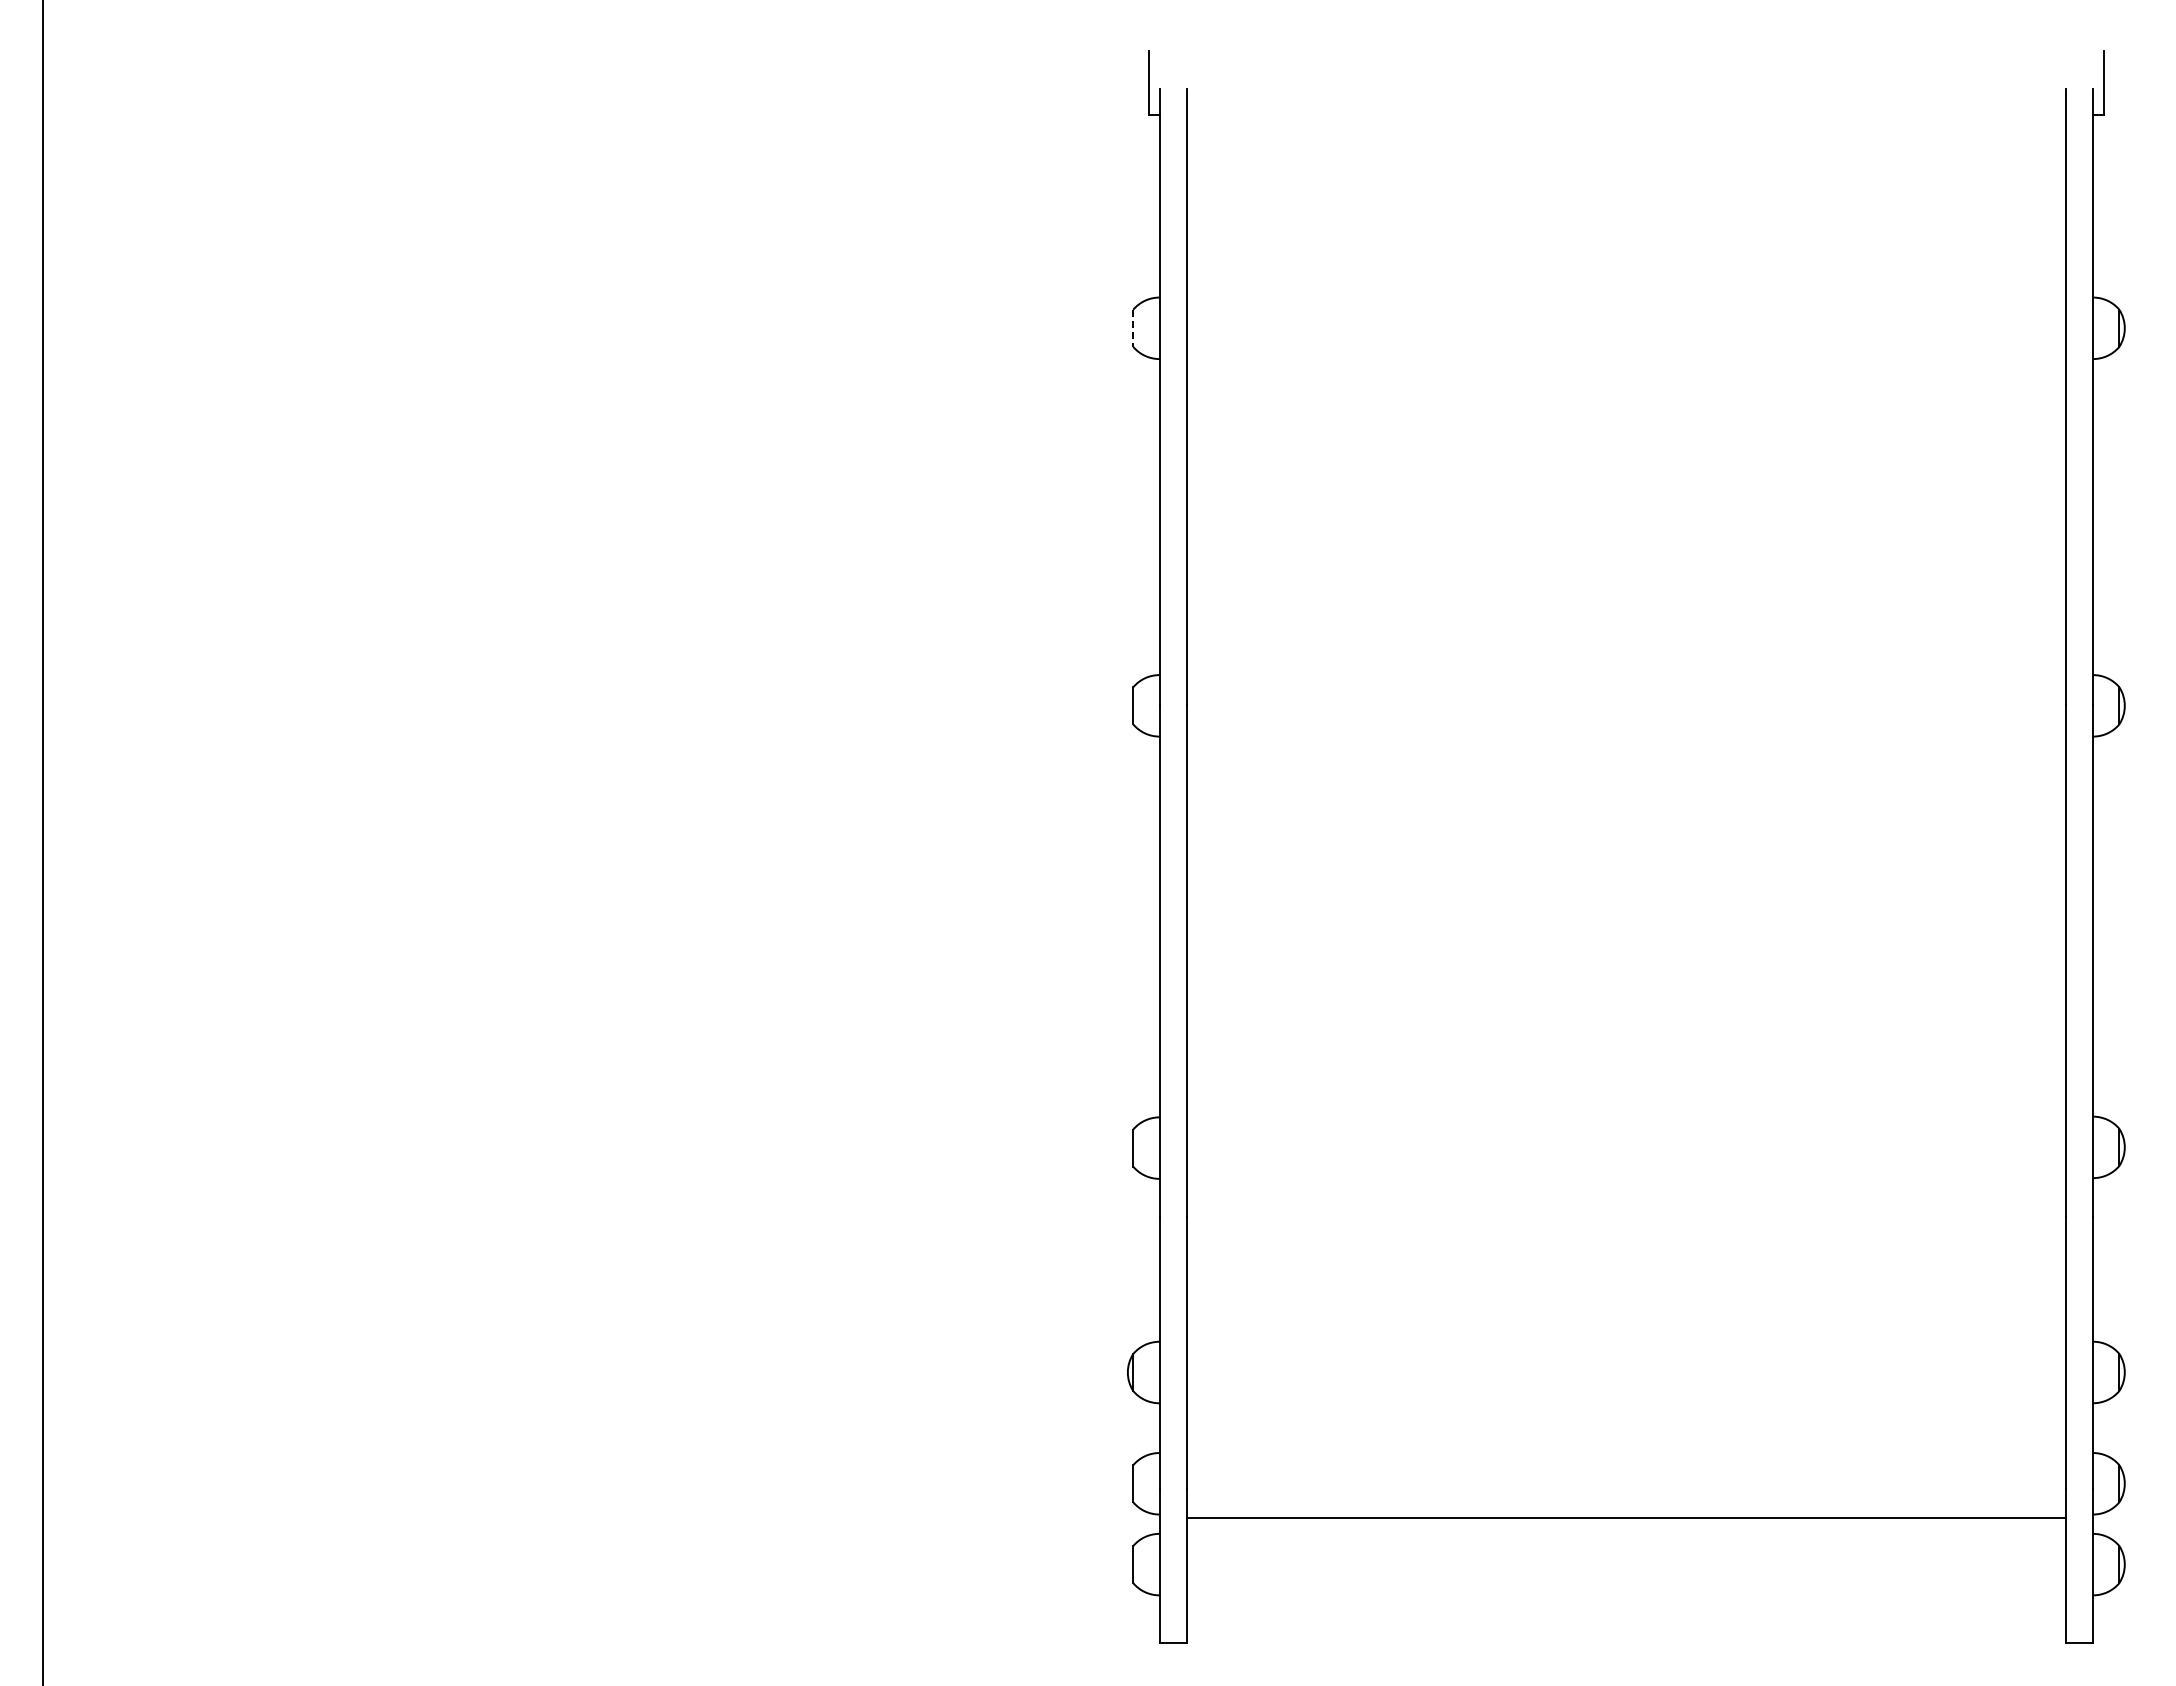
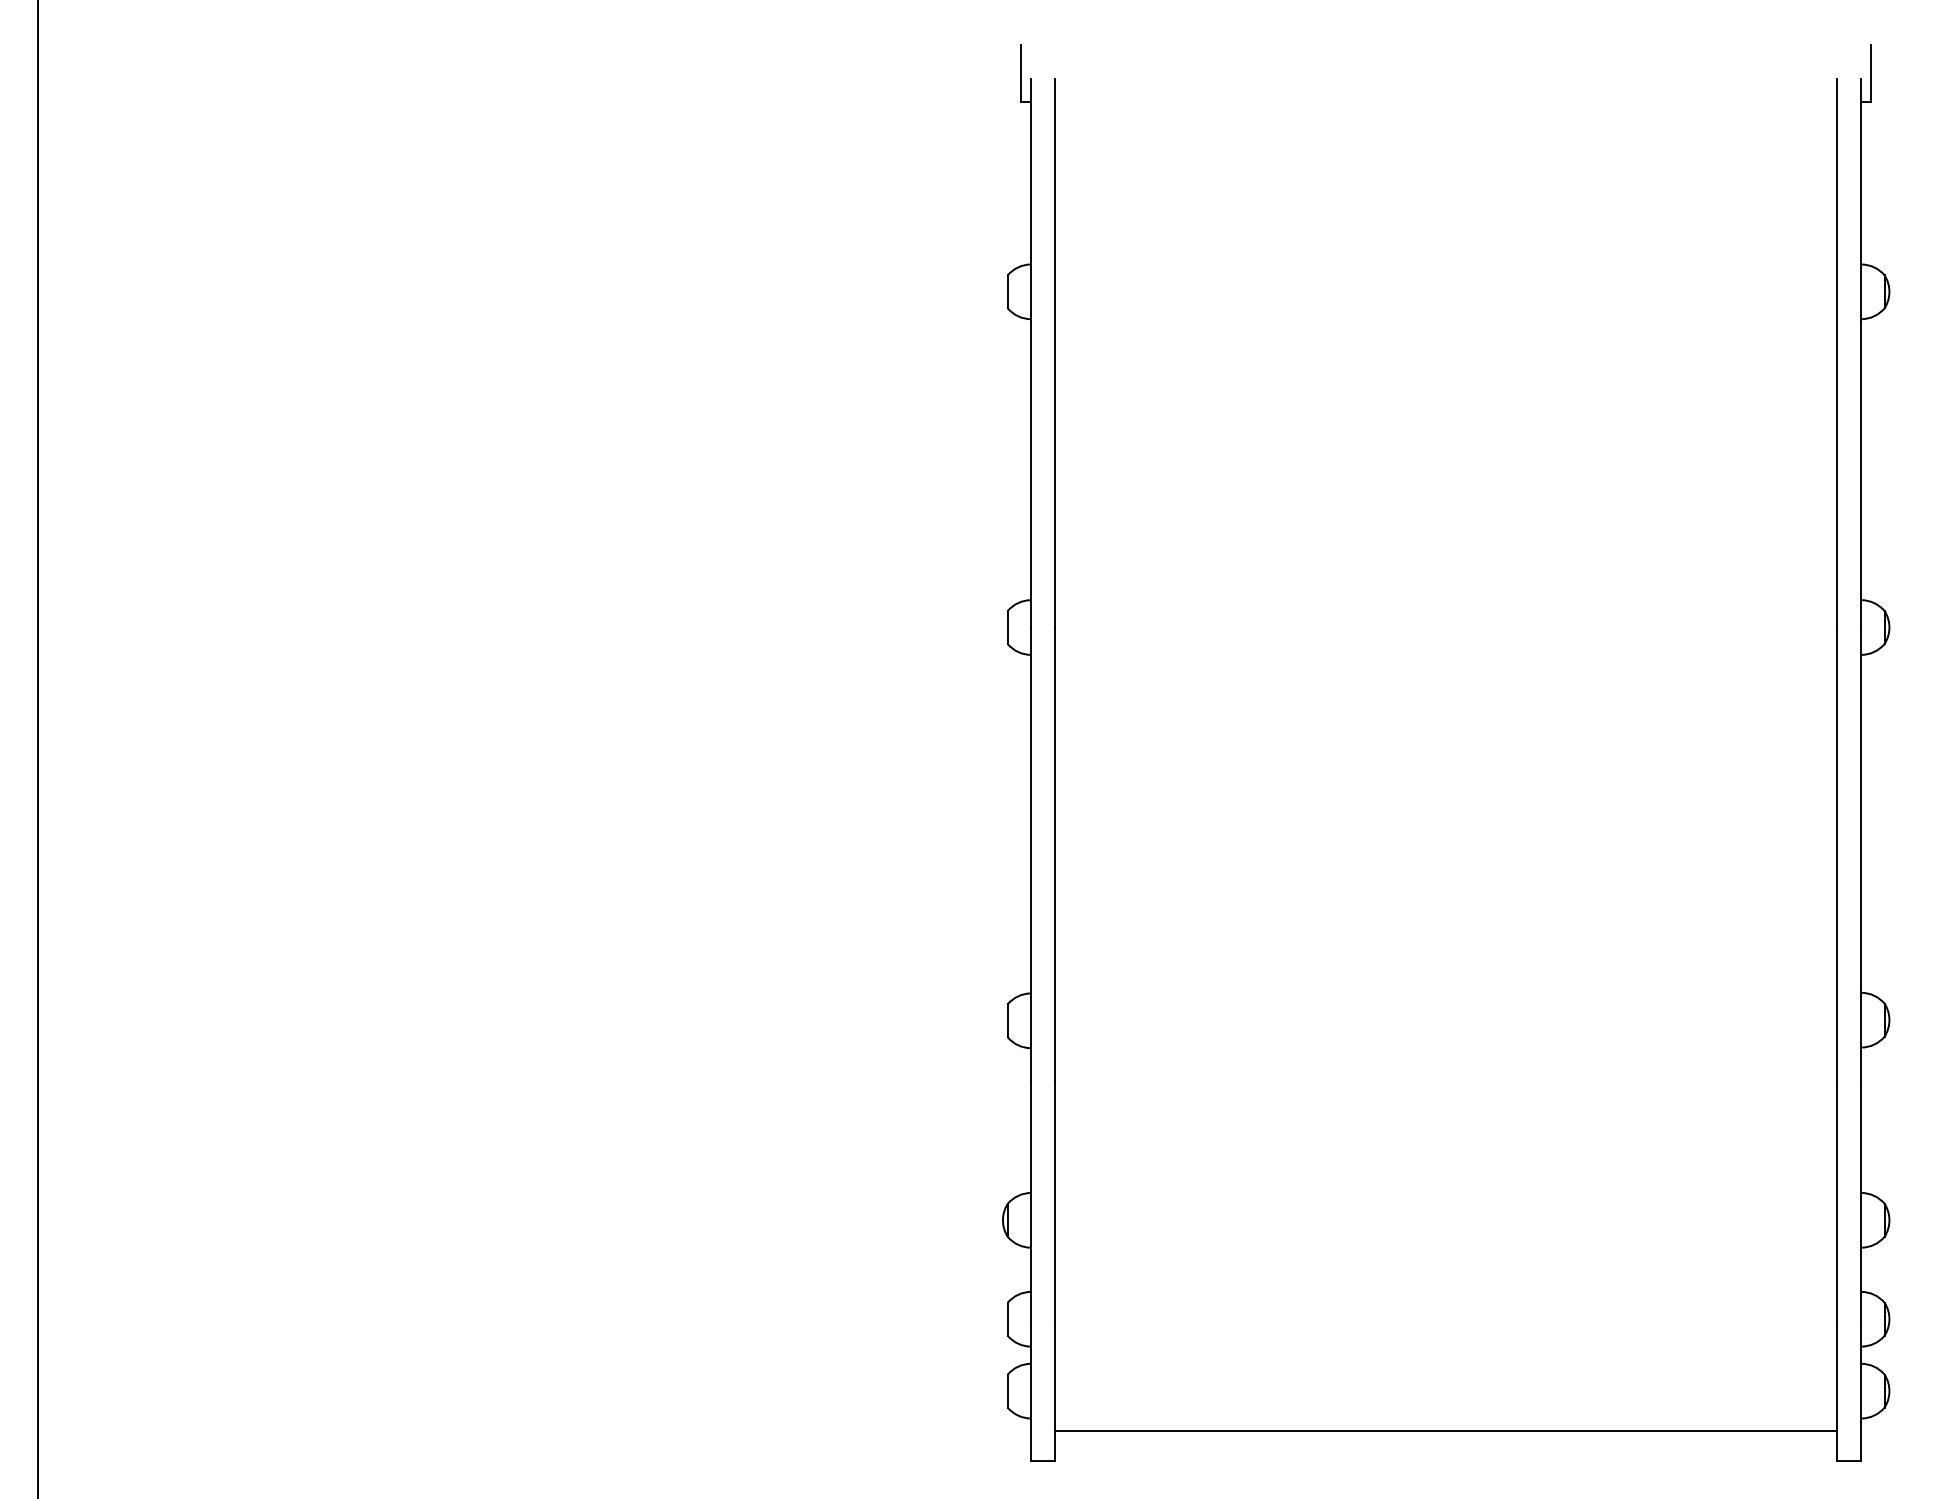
line: (1133, 328) -> (1007, 292), dashed -> solid
line: (1626, 1518) -> (1446, 1431), moved

